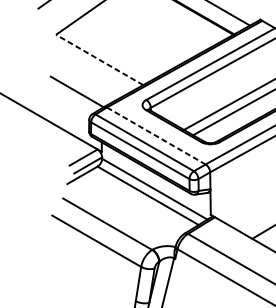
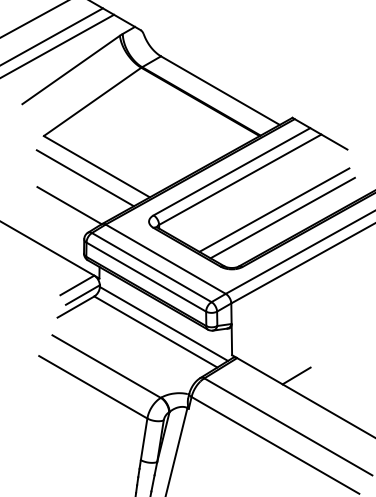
line: (99, 59) -> (96, 166), dashed -> solid
line: (89, 69) -> (84, 178), added
line: (156, 136) -> (166, 259), dashed -> solid

